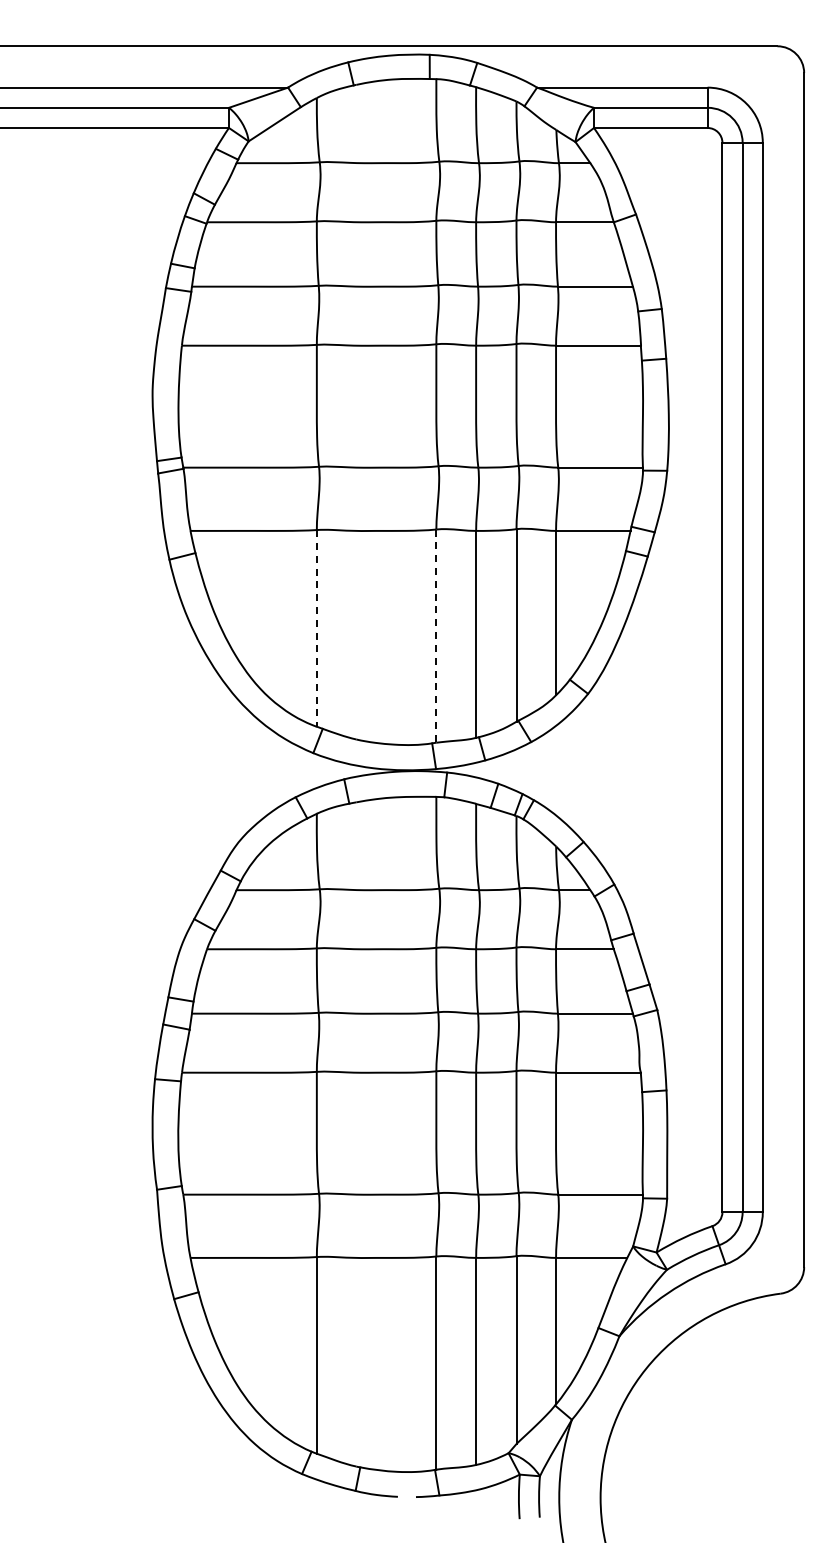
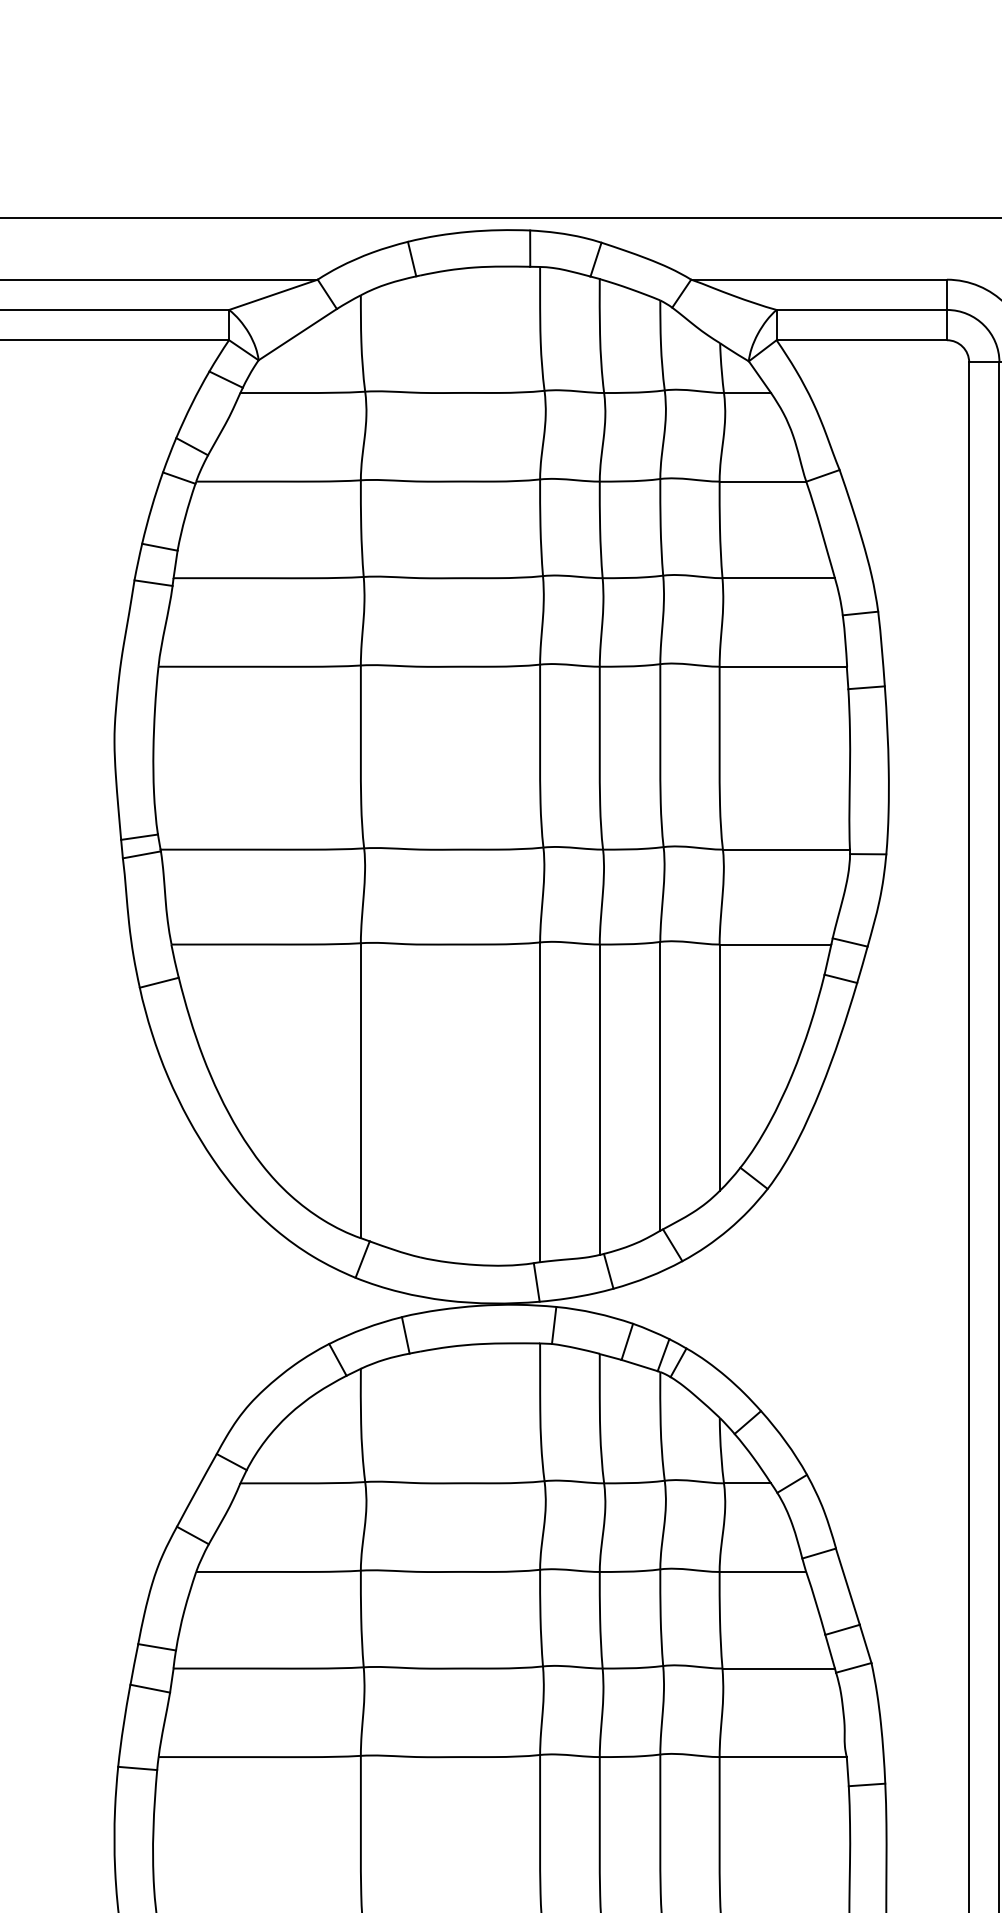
line: (316, 628) -> (360, 1090), dashed -> solid
line: (436, 636) -> (540, 1102), dashed -> solid

